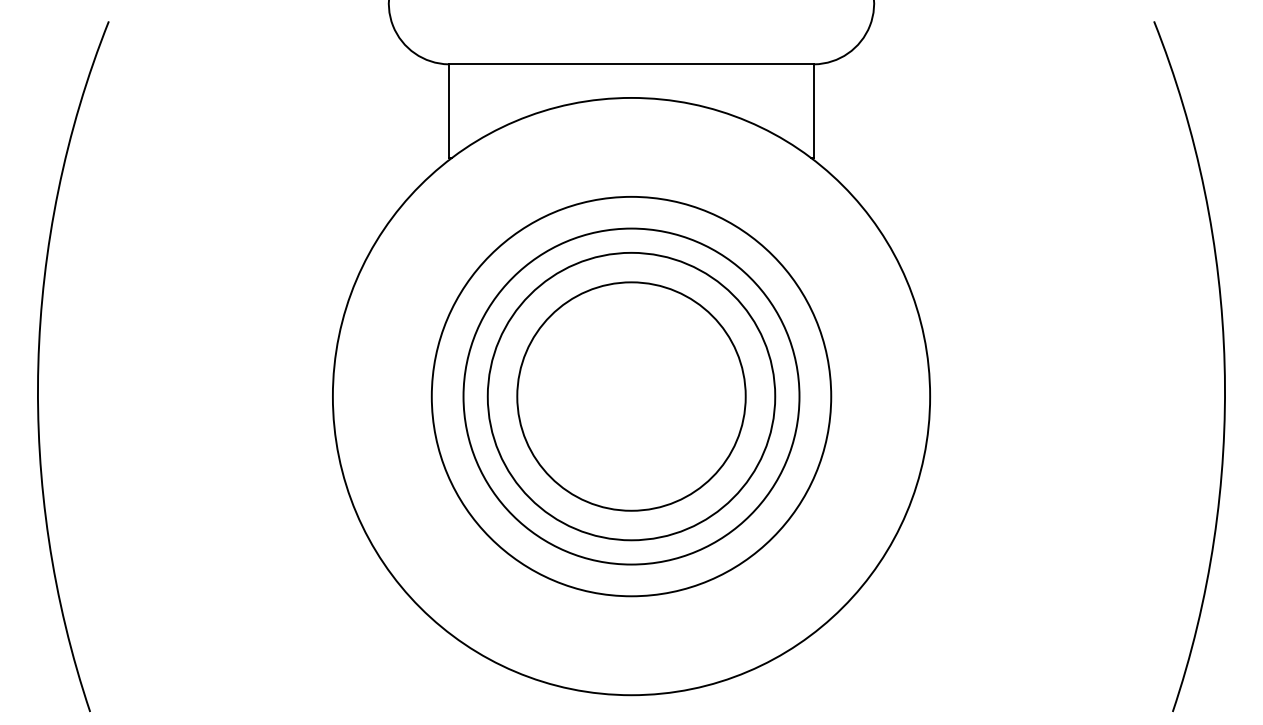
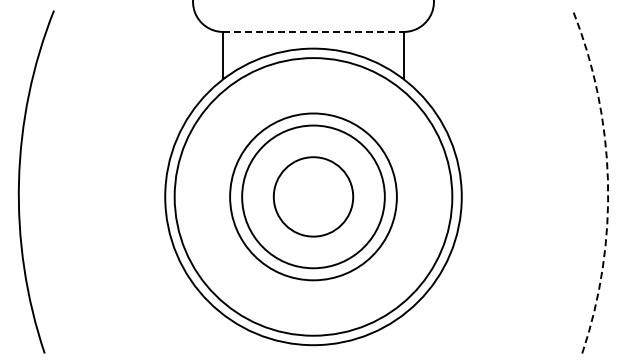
line: (631, 63) -> (313, 31), solid -> dashed
arc: (1223, 365) -> (607, 181), solid -> dashed
circle: (631, 395) -> (313, 196), size x0.7
circle: (631, 395) -> (313, 196), size x1.4

